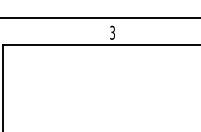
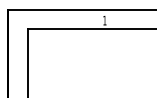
text: (112, 32) -> (104, 20), 3 -> 1

